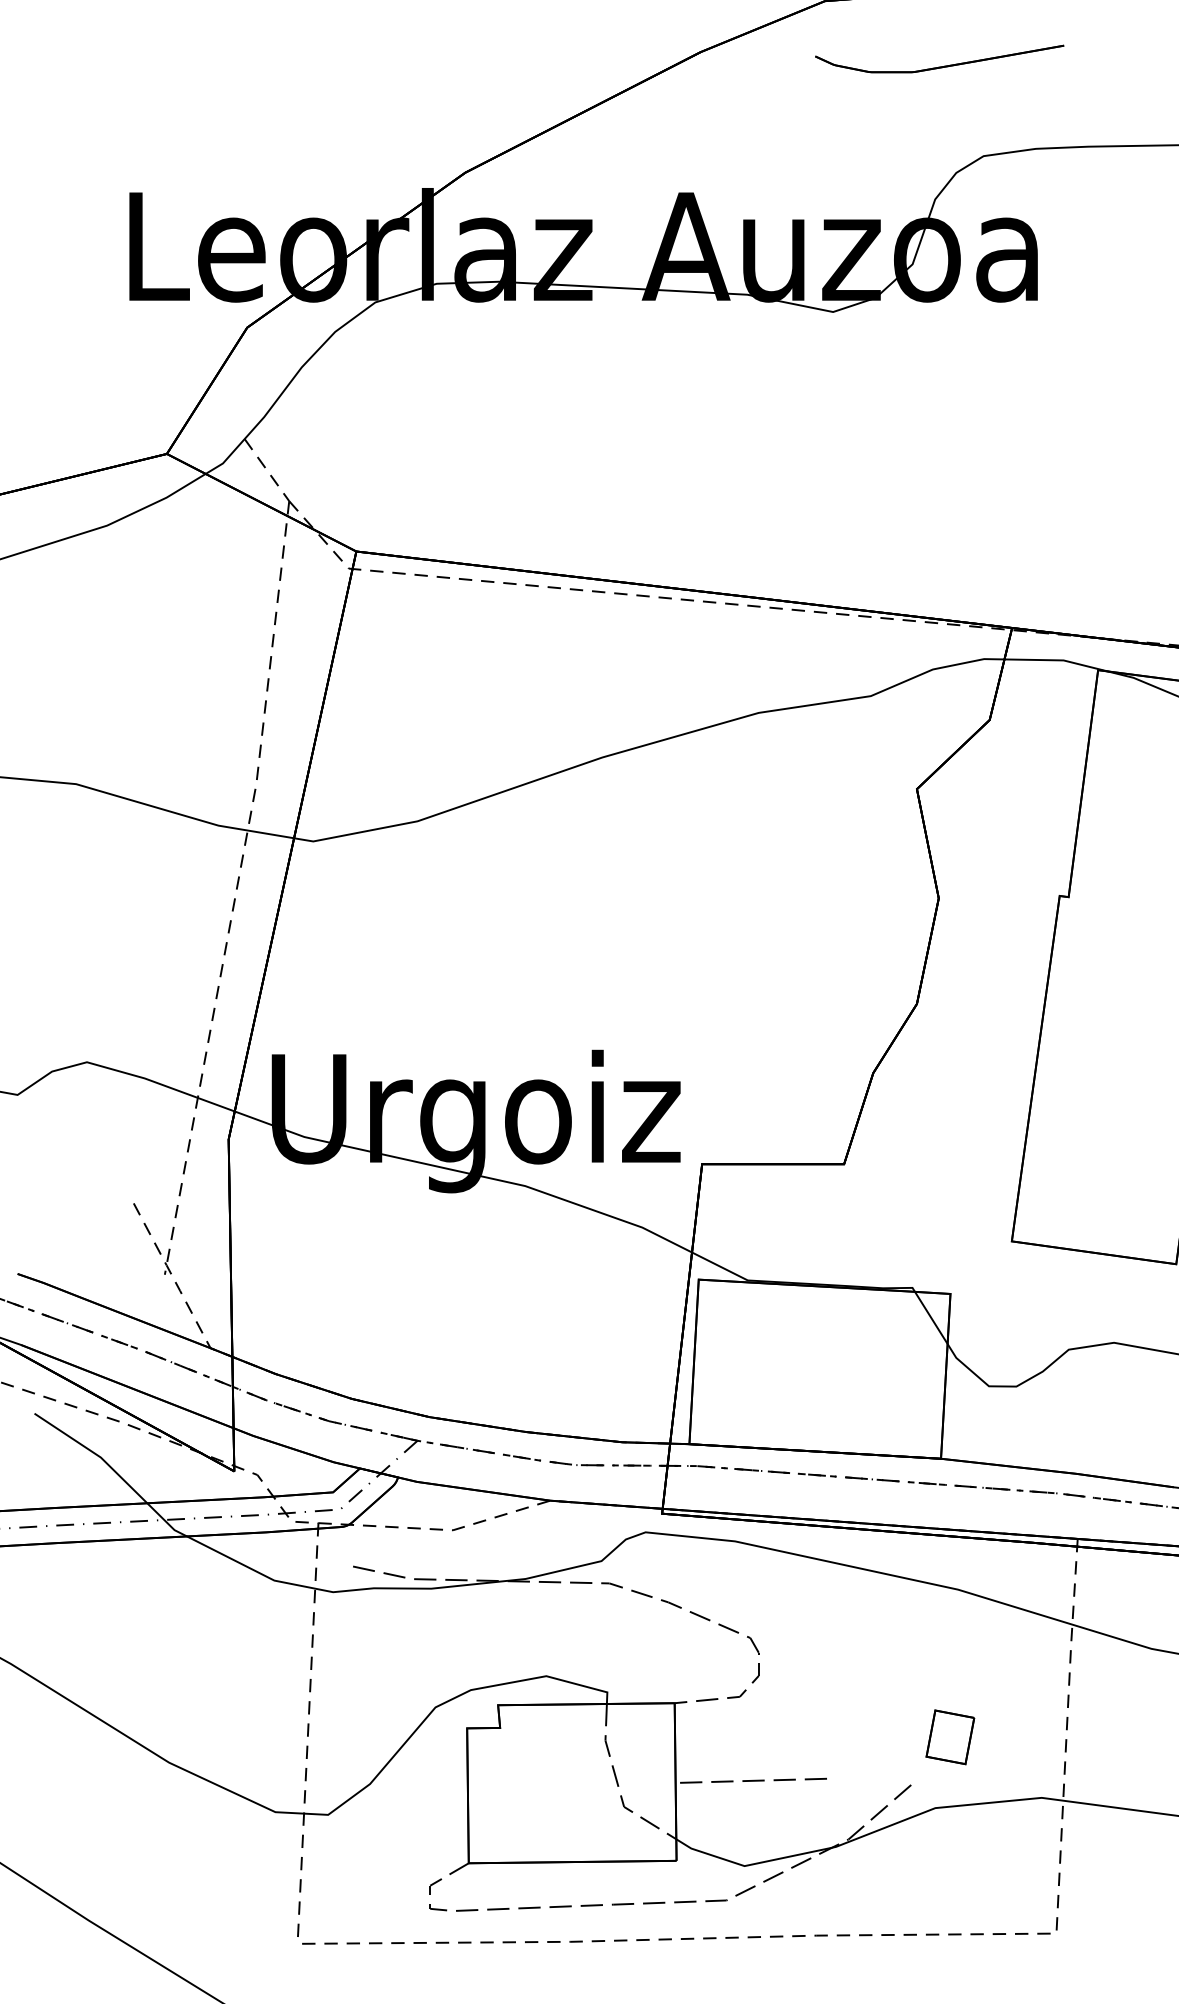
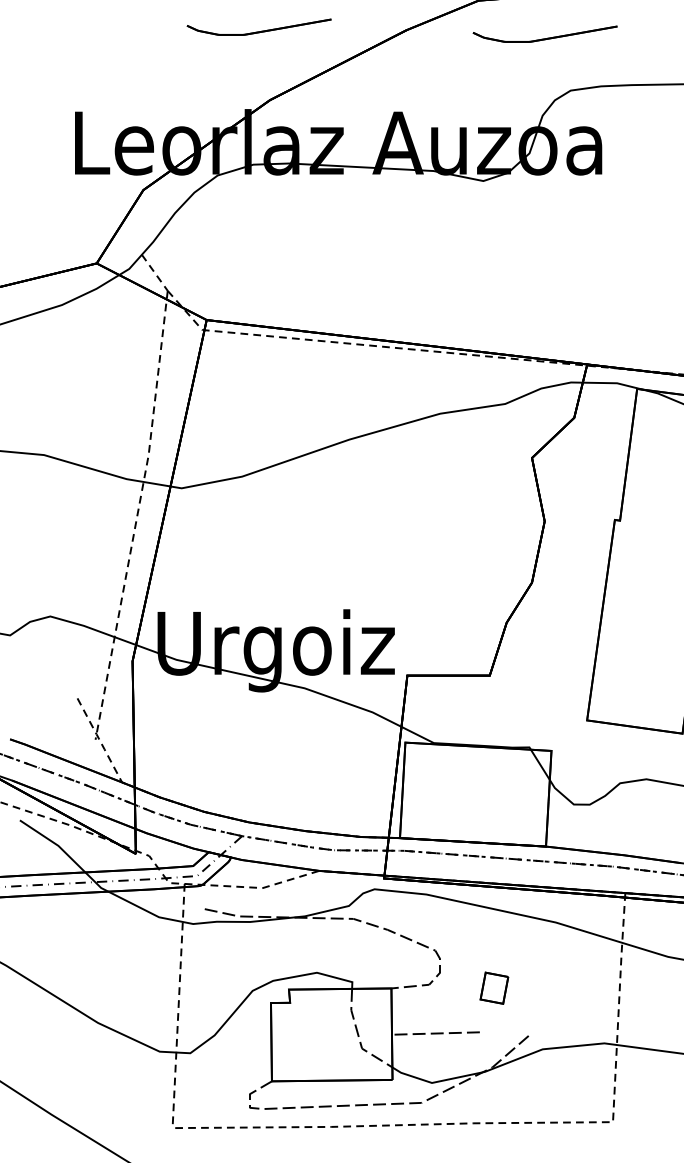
part: (445, 45) -> (258, 26), added
part: (950, 1736) -> (494, 987), moved

